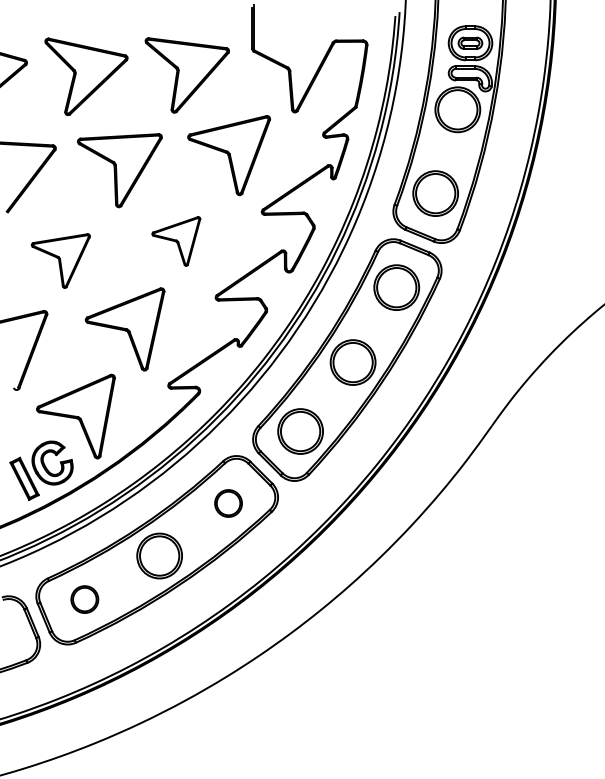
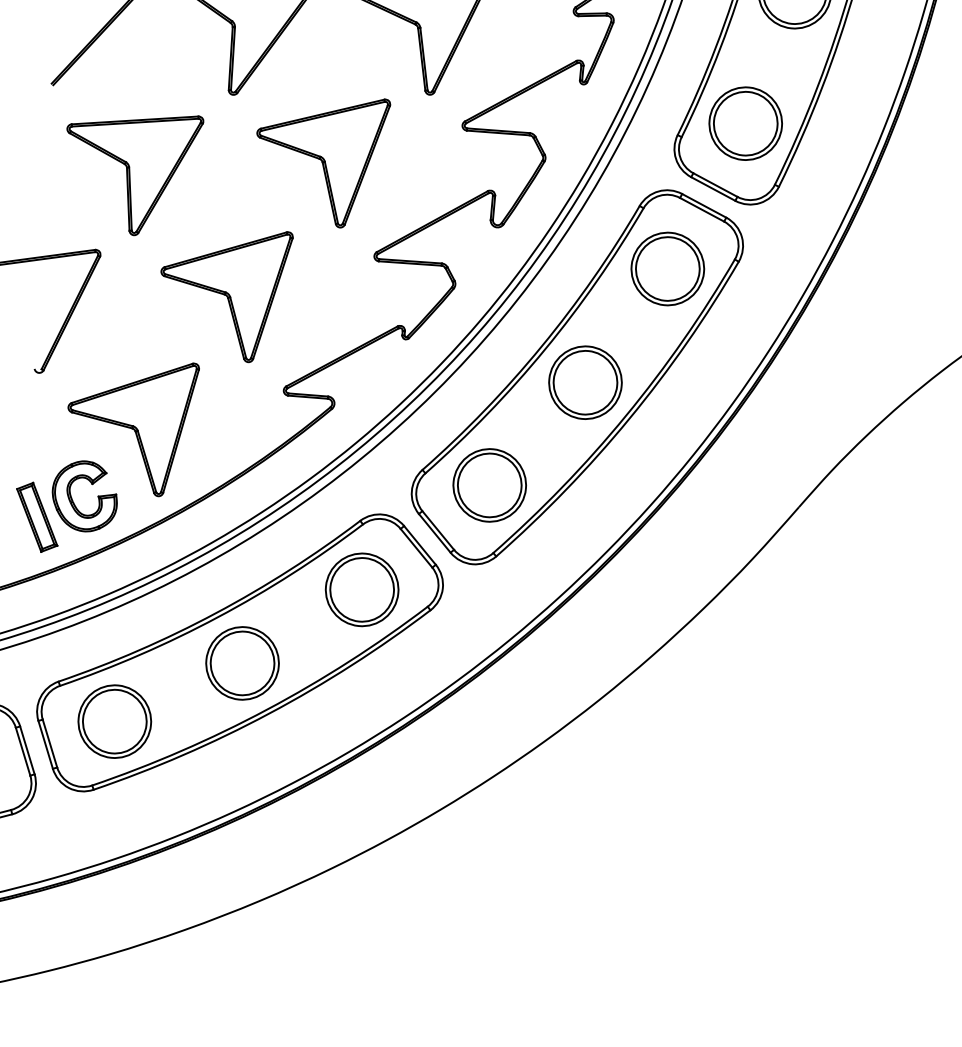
part: (176, 241) -> (320, 159), size x1.67
part: (60, 260) -> (130, 171), size x1.43
part: (228, 503) -> (361, 589), size x1.67
part: (84, 599) -> (114, 721), size x1.67

